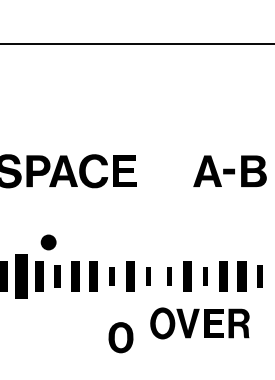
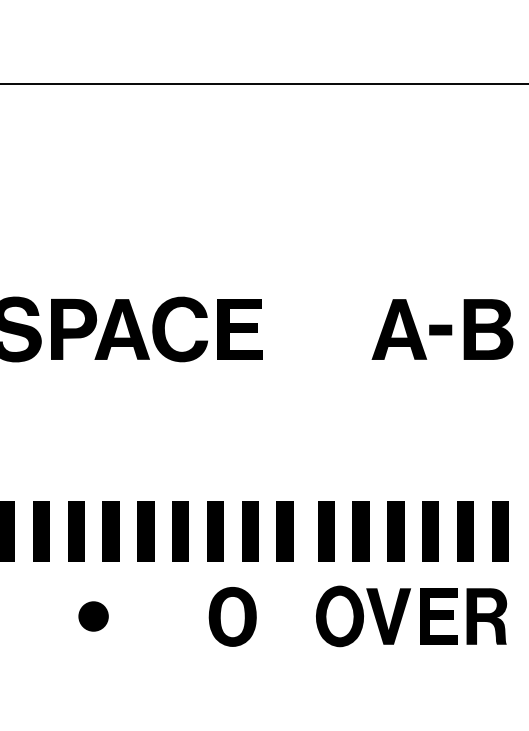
part: (48, 242) -> (93, 616), moved
part: (21, 276) -> (41, 531), size x0.71
part: (57, 276) -> (110, 531), size x1.43
part: (111, 276) -> (214, 531), size x1.67
part: (148, 276) -> (285, 531), size x1.67
part: (169, 276) -> (326, 531), size x1.67
part: (205, 276) -> (395, 531), size x1.67
part: (260, 276) -> (501, 531), size x1.43
part: (199, 323) -> (410, 616), moved
part: (120, 337) -> (231, 616), moved

